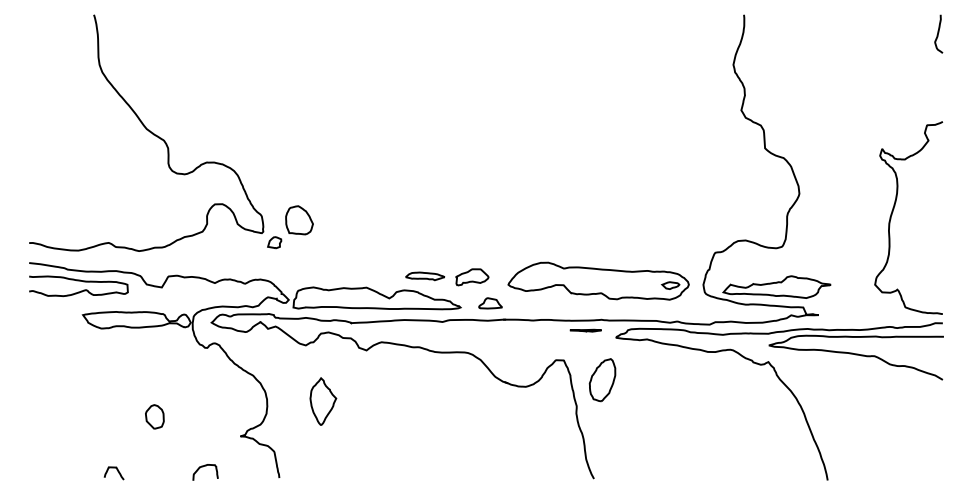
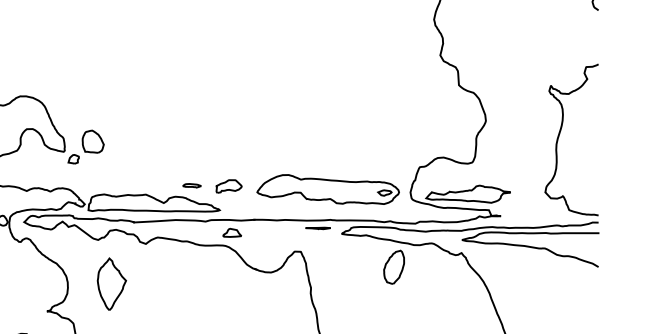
part: (425, 276) -> (192, 185), size x0.6
part: (490, 303) -> (232, 232), moved
part: (602, 380) -> (394, 267), moved
part: (323, 401) -> (112, 284), size x1.4

